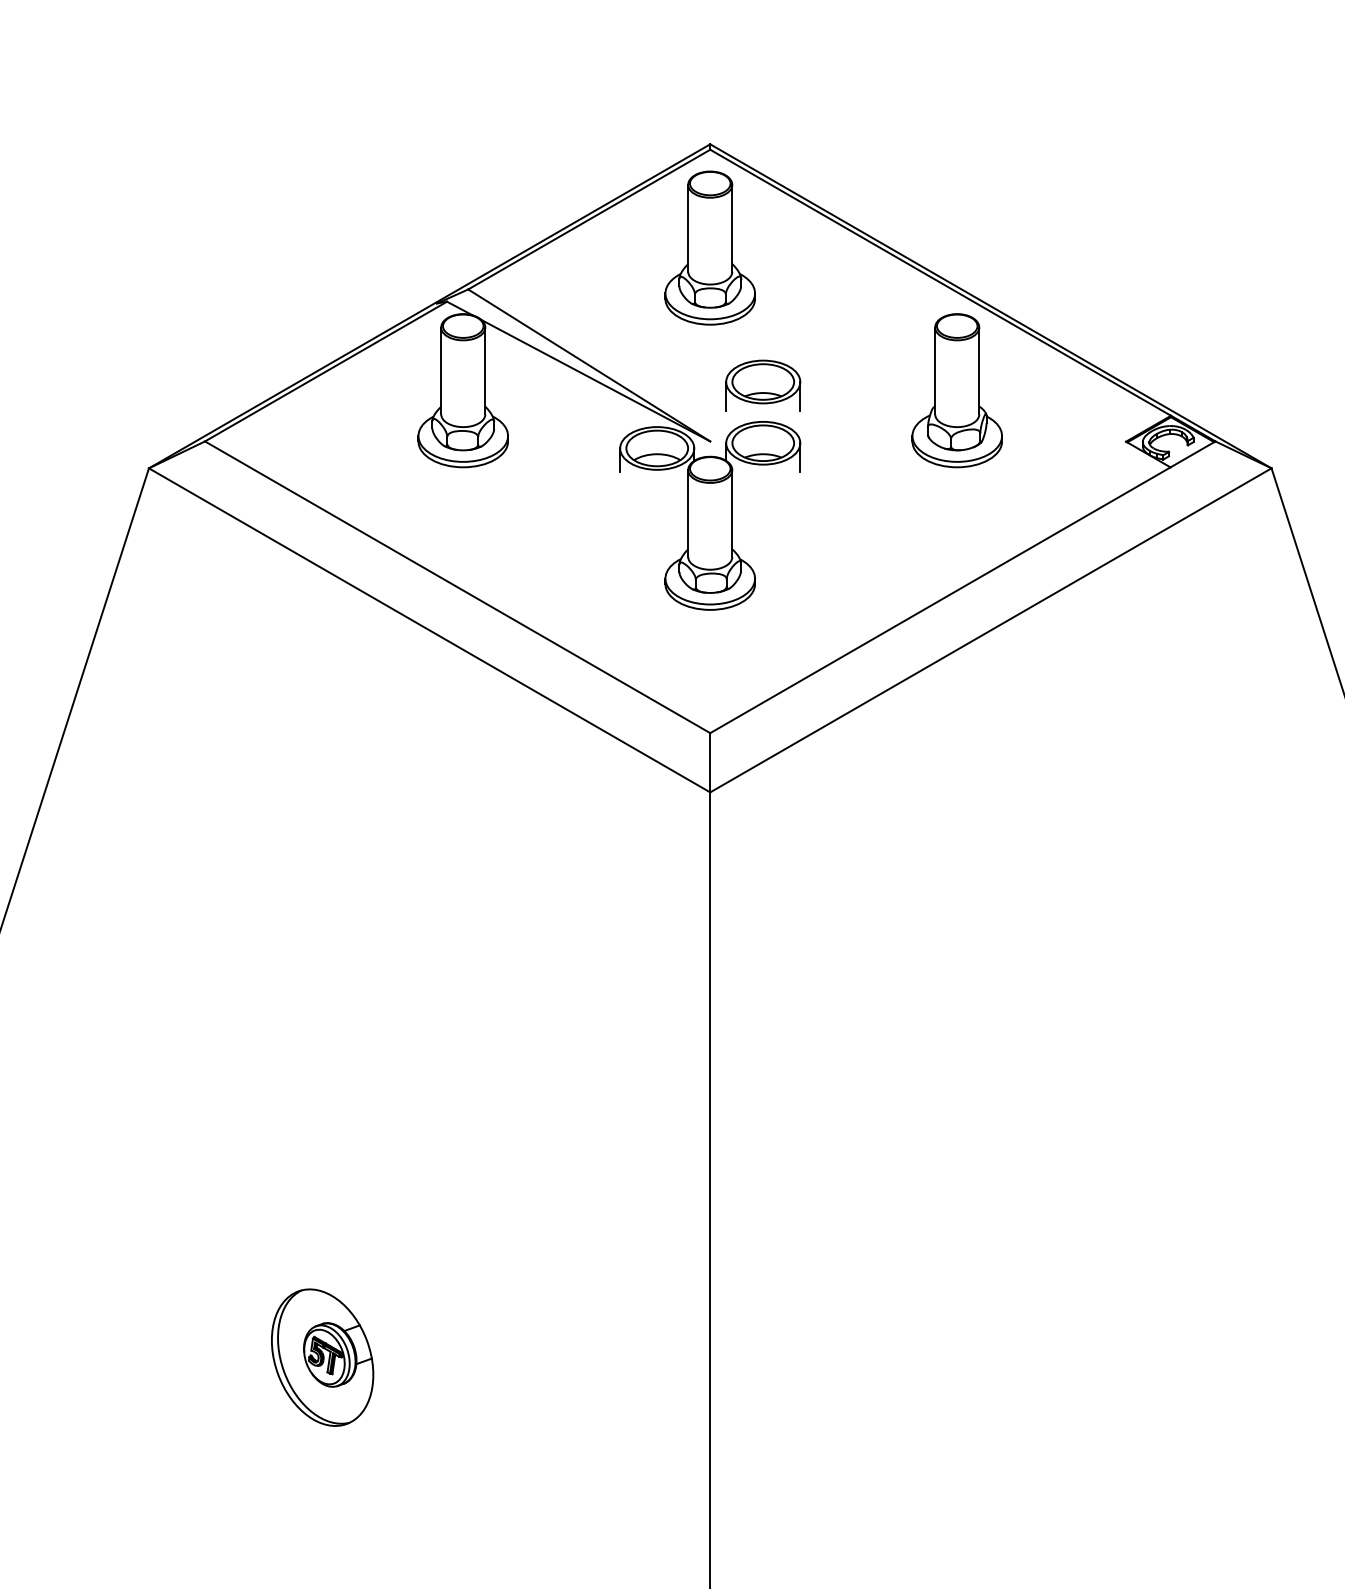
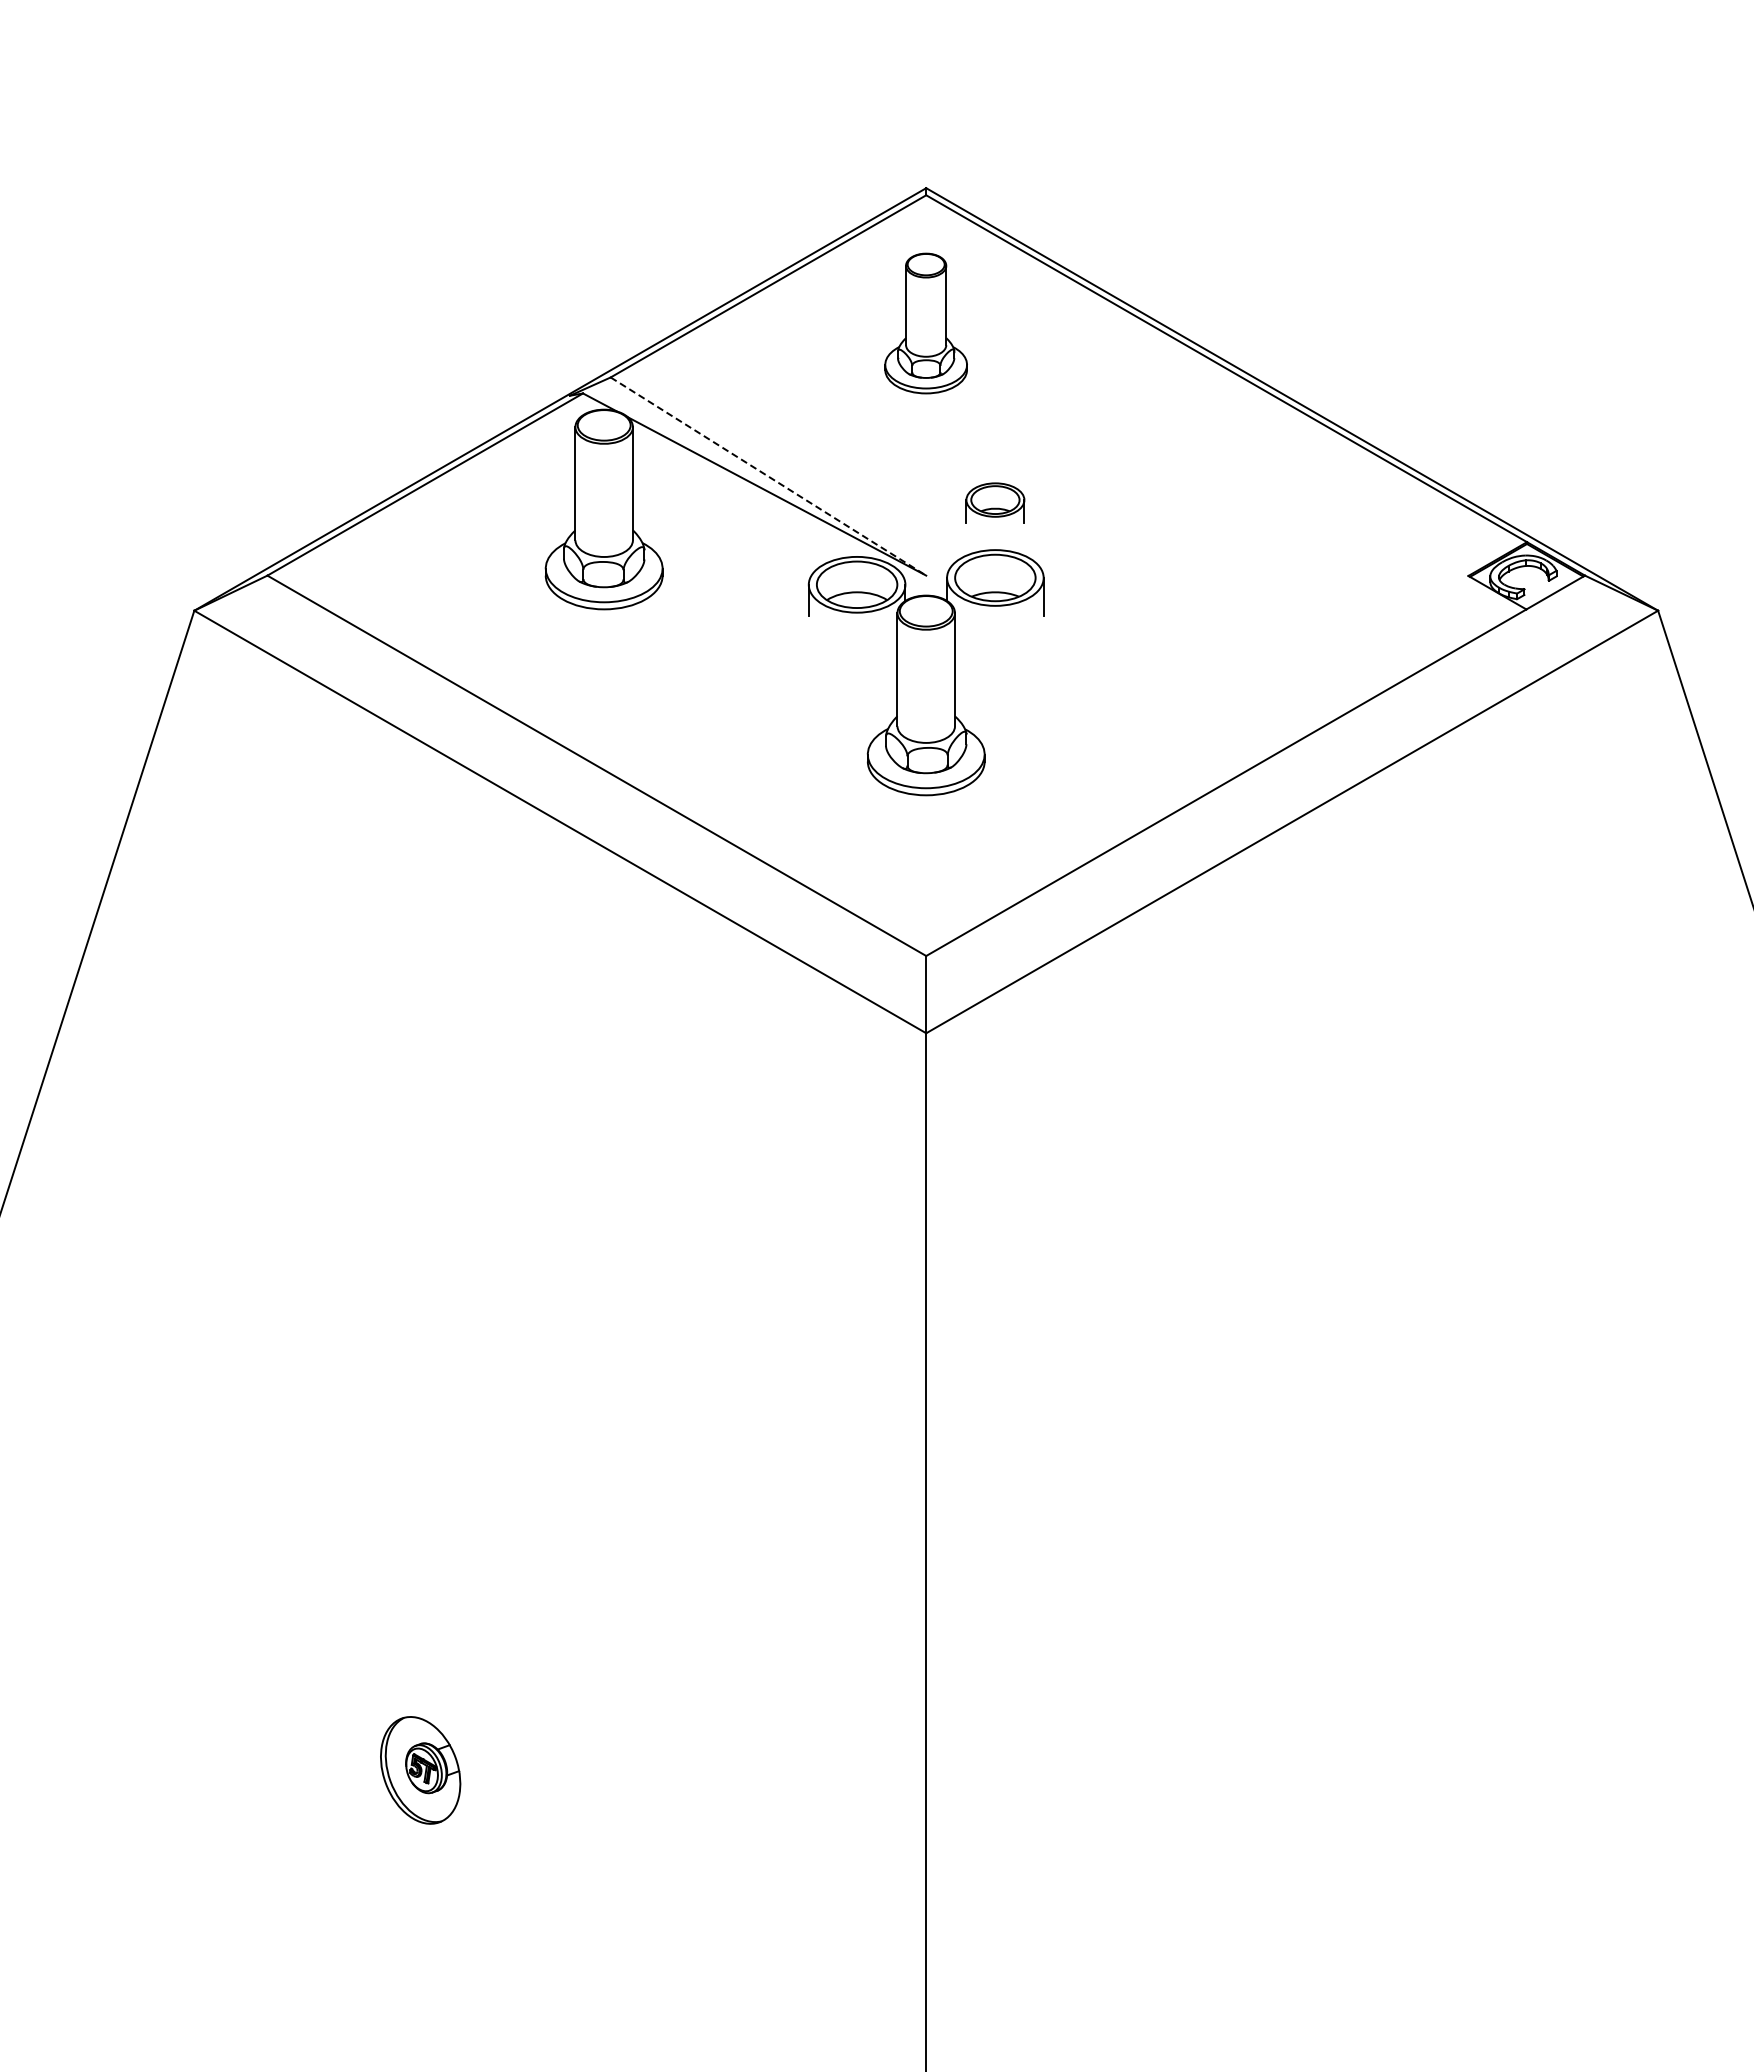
part: (709, 248) -> (925, 323), size x0.7
line: (589, 365) -> (768, 476), solid -> dashed
part: (763, 385) -> (995, 502), size x0.6
part: (957, 390) -> (1248, 509), removed
part: (322, 1357) -> (420, 1770), size x0.6

